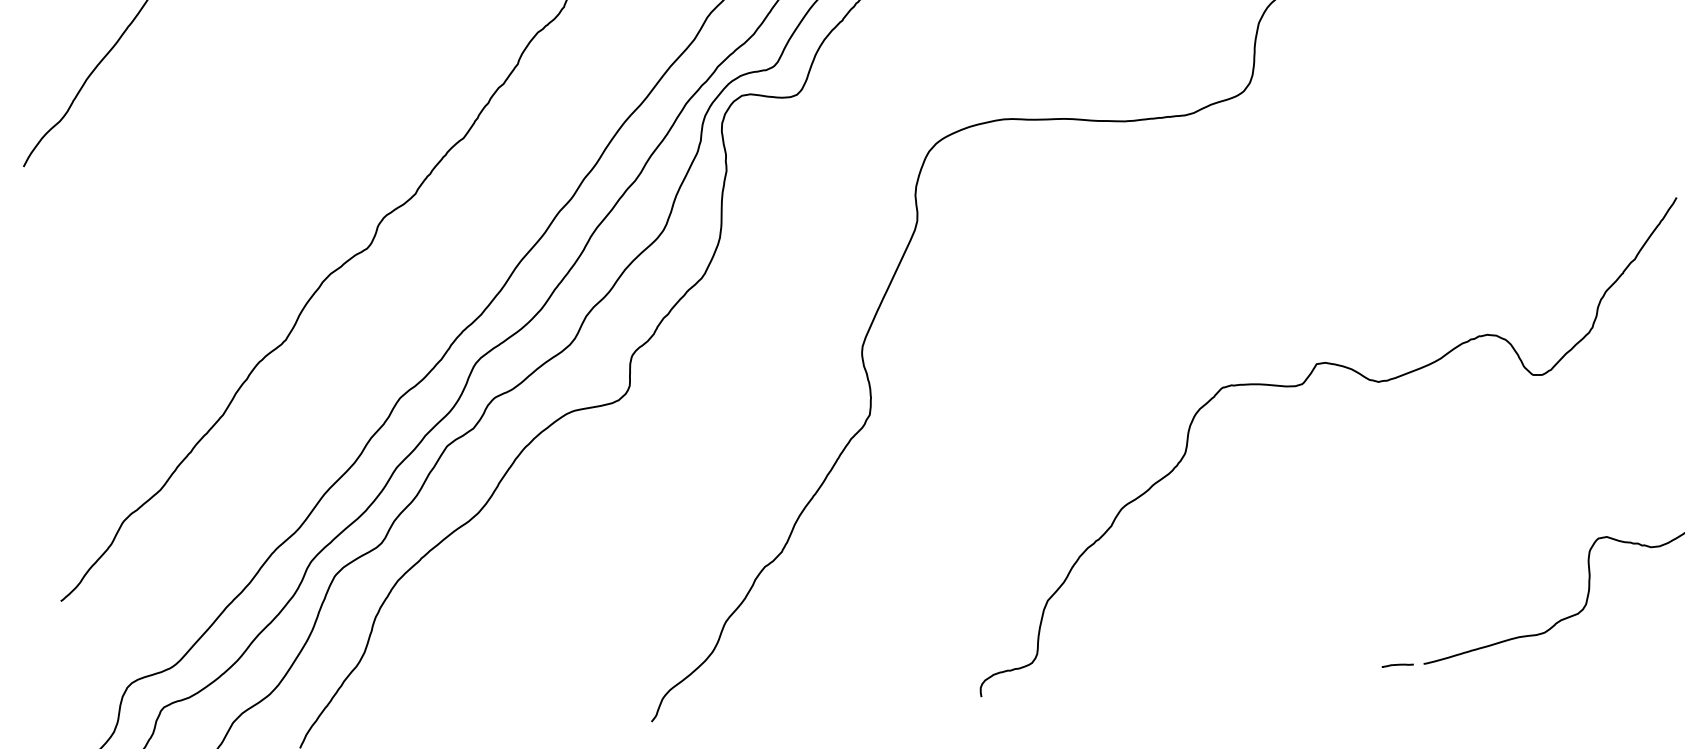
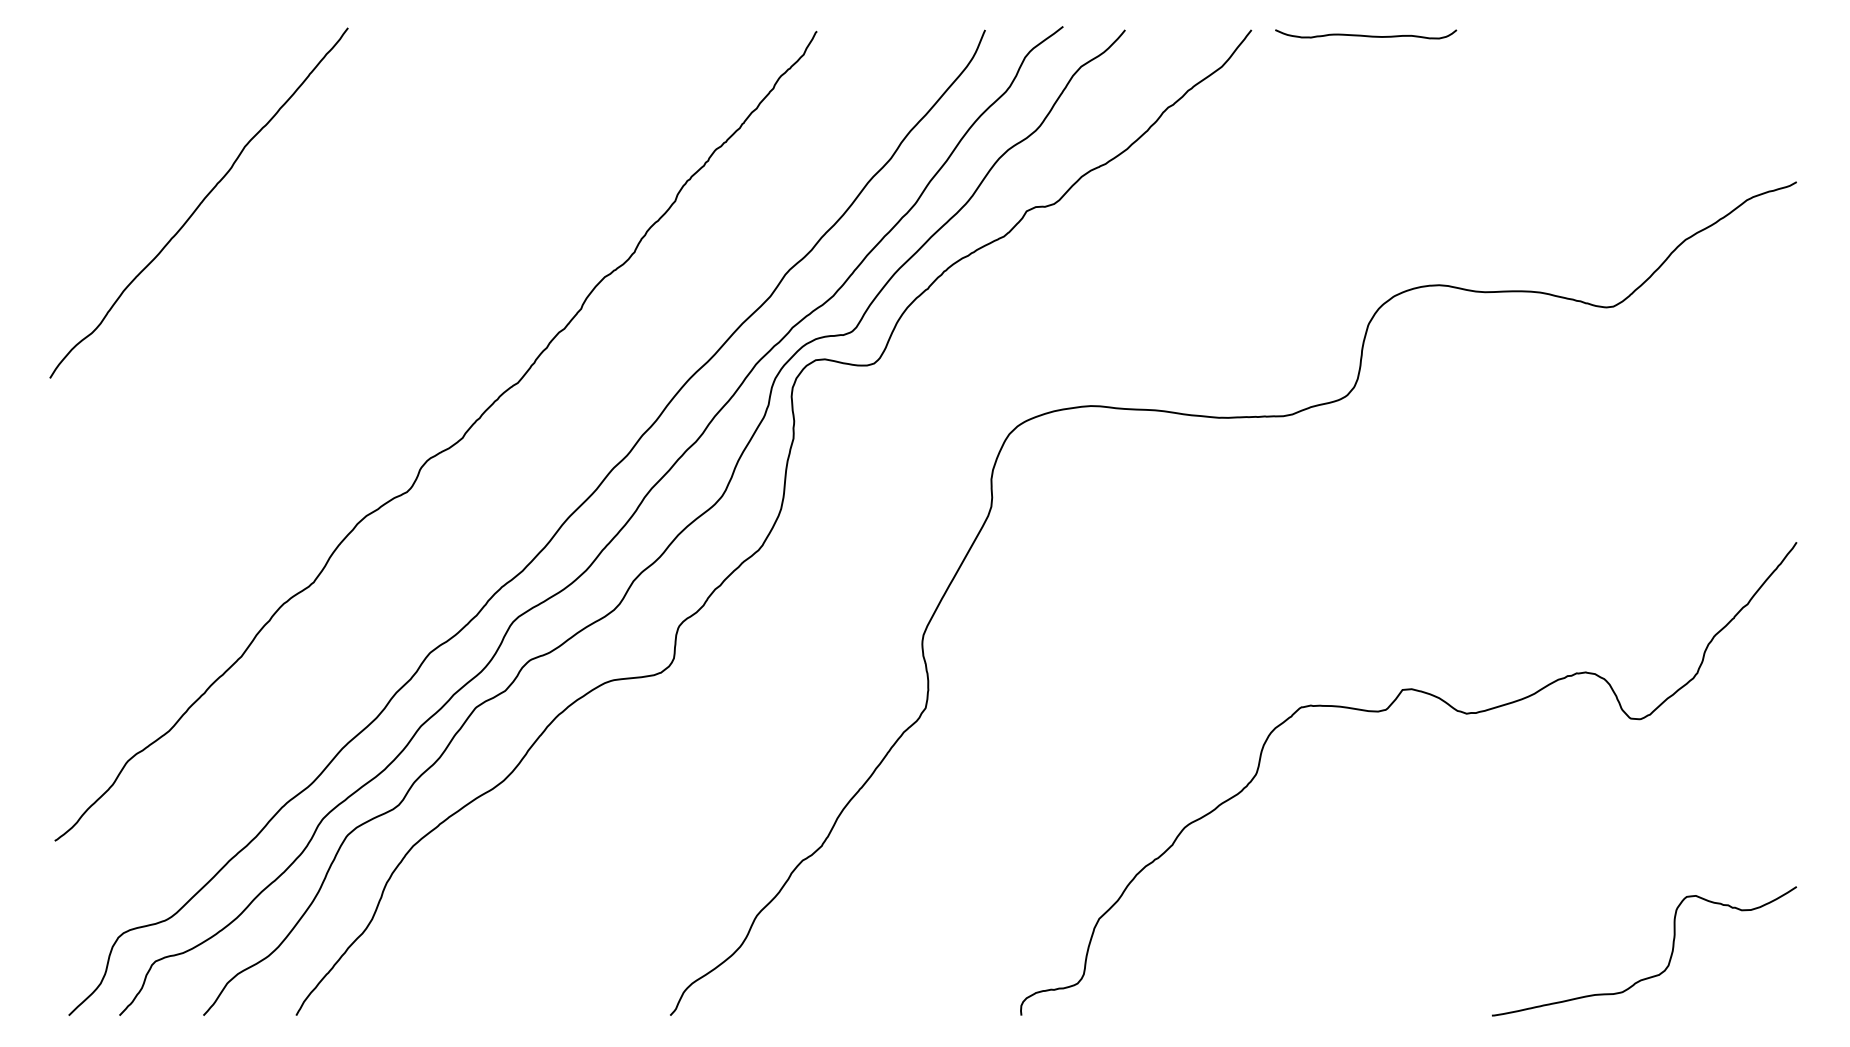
line: (1397, 664) -> (1464, 1014), removed

